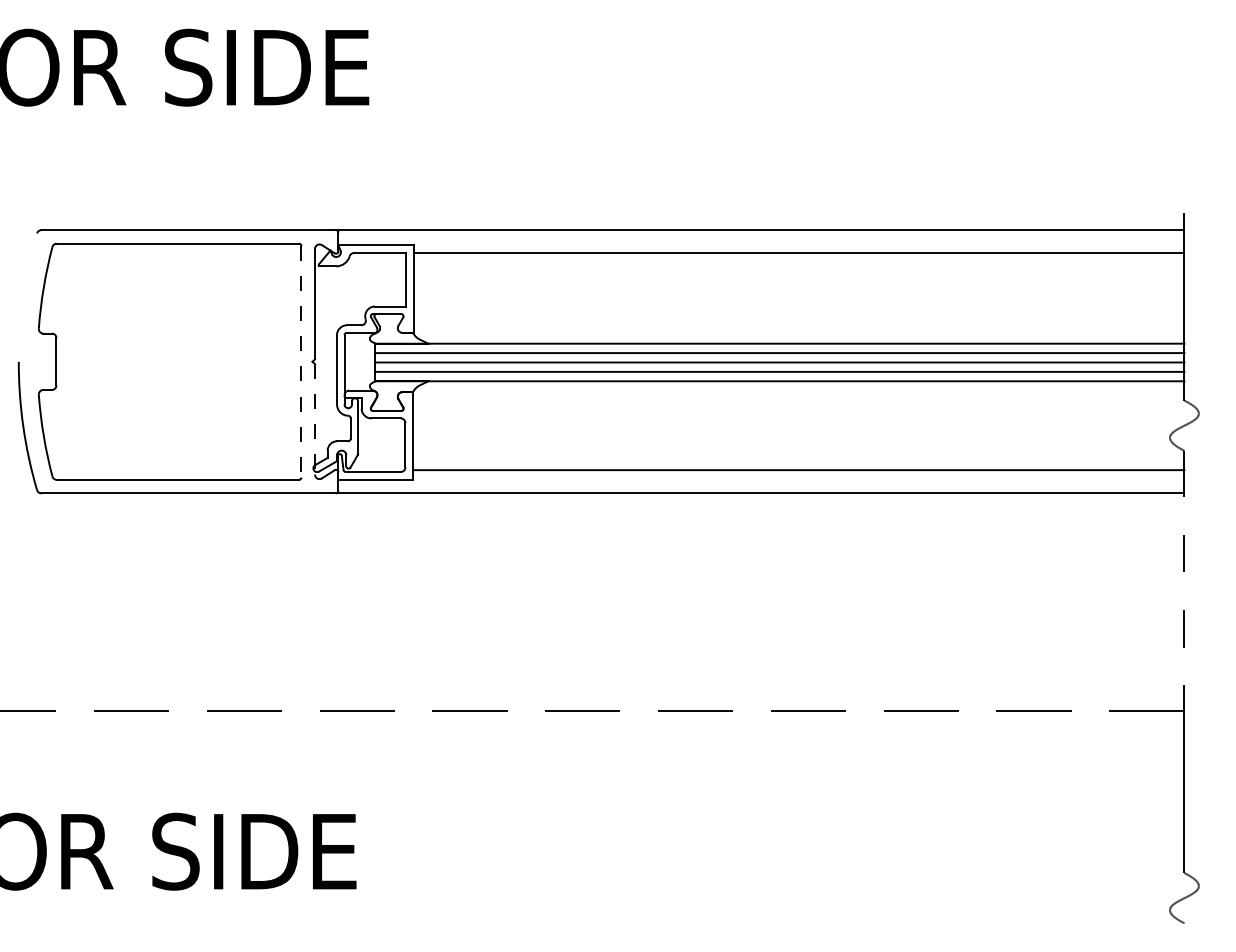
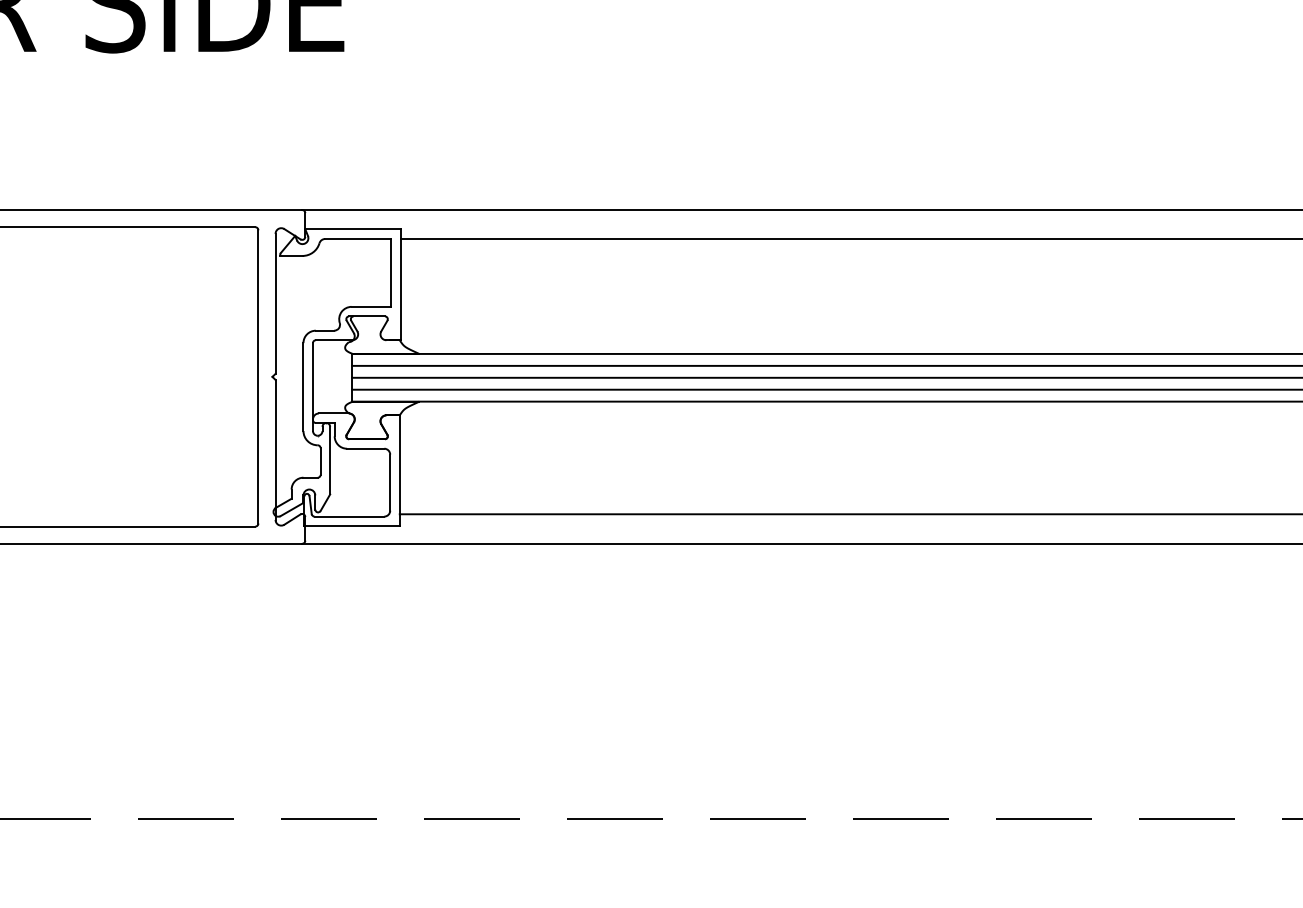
line: (301, 361) -> (258, 376), dashed -> solid
line: (315, 419) -> (276, 450), dashed -> solid

